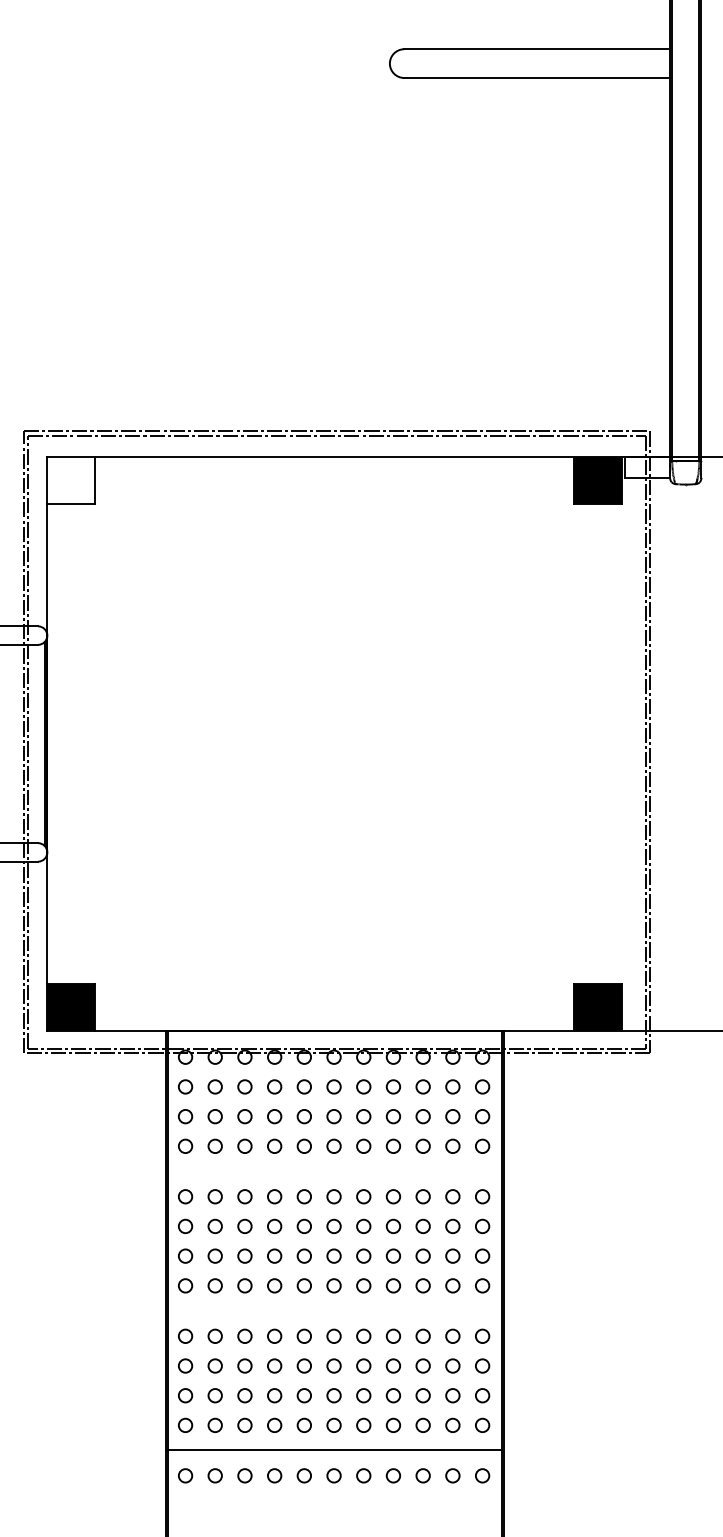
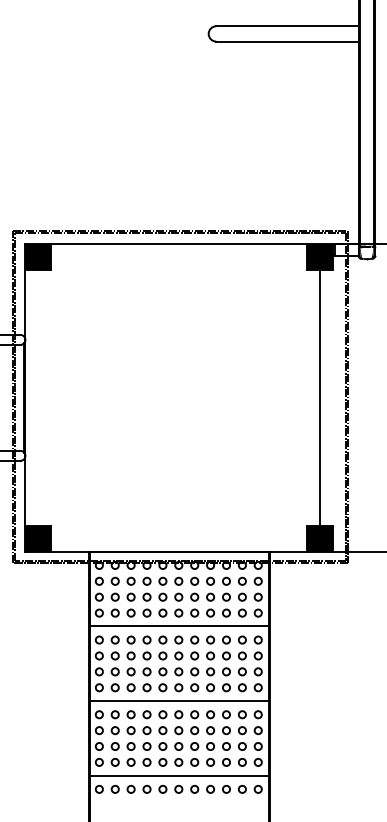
fill: (71, 479) -> (38, 256), added
line: (598, 743) -> (320, 397), added
line: (333, 1171) -> (178, 626), added
line: (333, 1309) -> (178, 700), added

